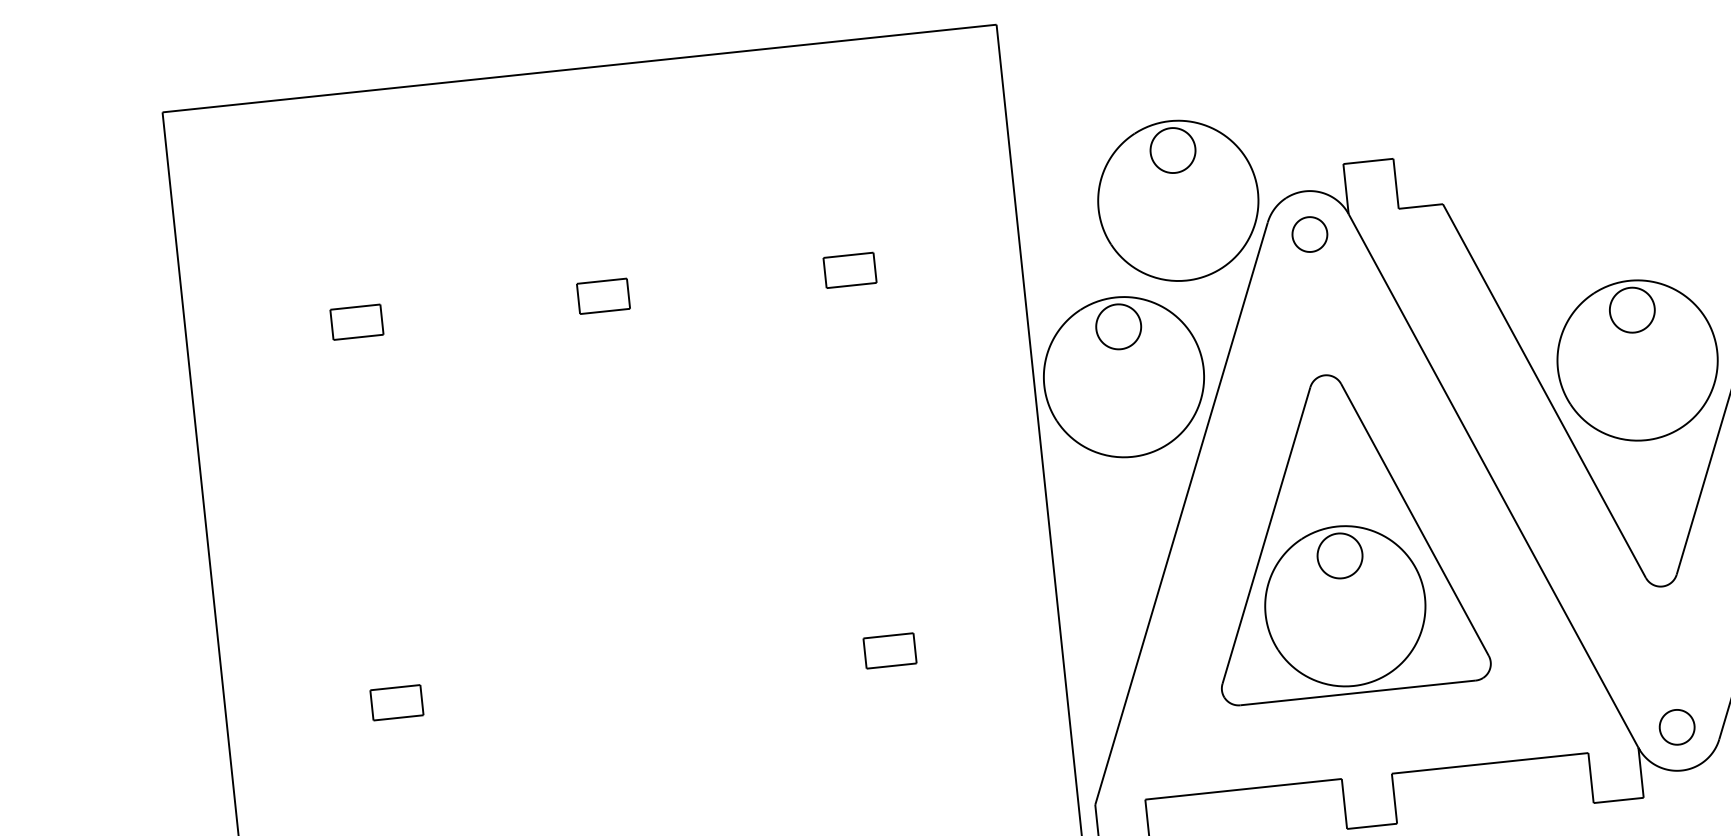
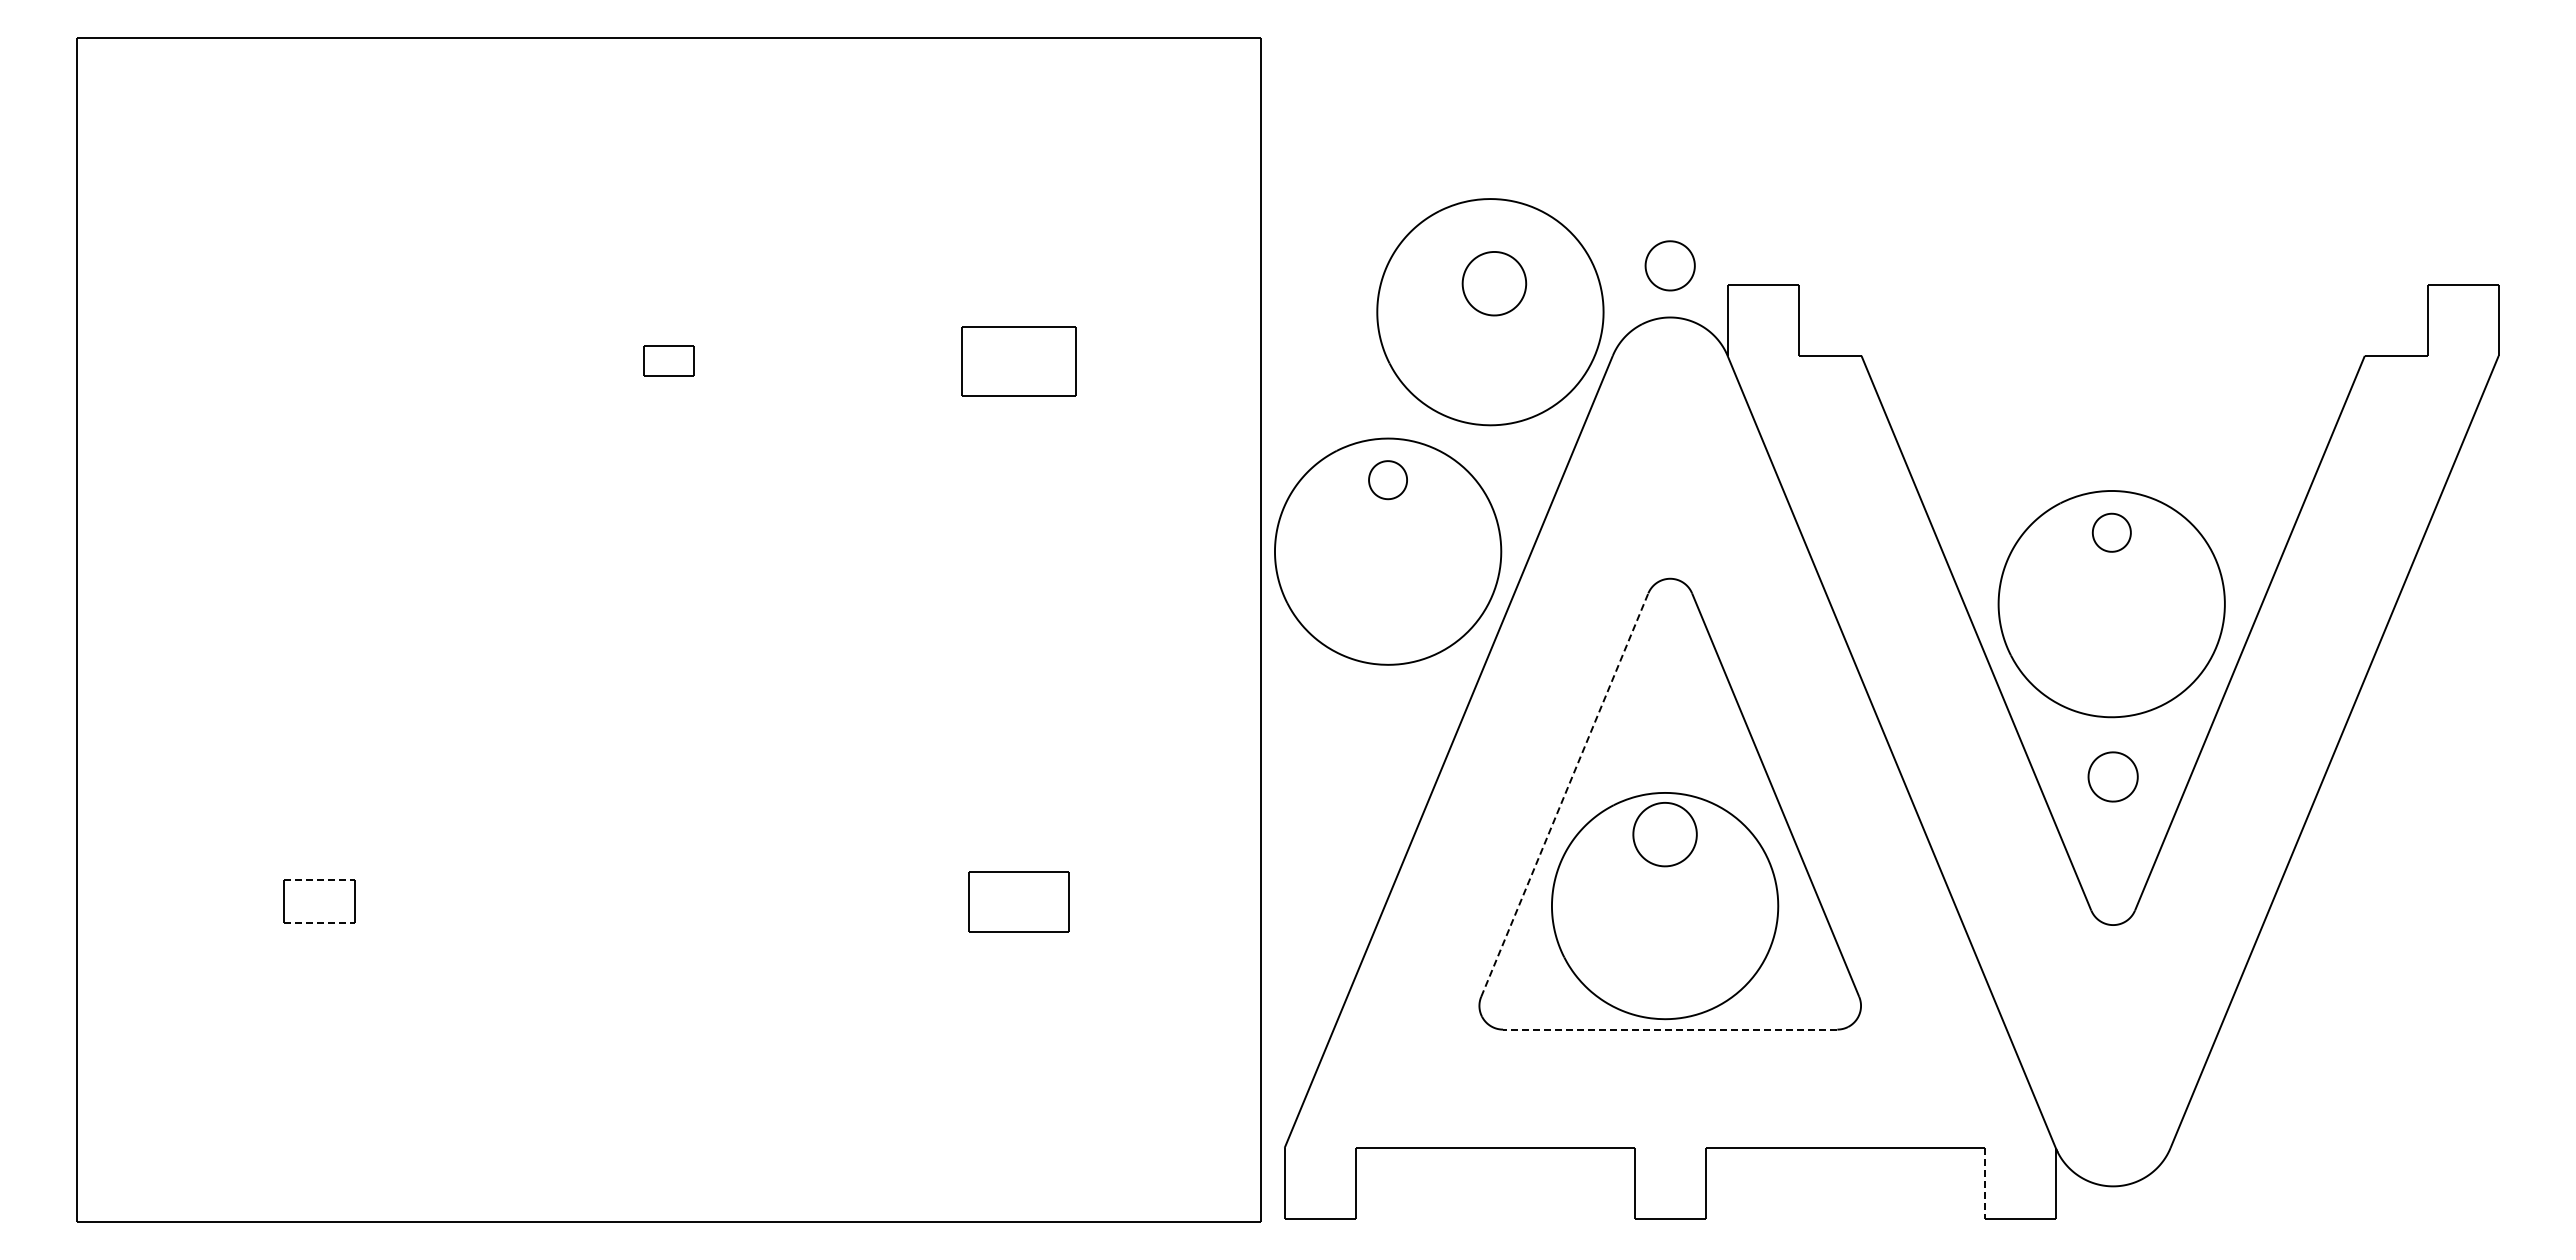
part: (1173, 150) -> (1494, 283), moved
part: (1309, 234) -> (1669, 265), moved
part: (850, 270) -> (1019, 361), size x1.6
part: (603, 296) -> (669, 361), size x0.7
part: (1632, 310) -> (2111, 532), size x0.6
part: (357, 322) -> (319, 361), removed
part: (1118, 326) -> (1387, 479), size x0.6
line: (1266, 535) -> (1564, 794), solid -> dashed
part: (890, 650) -> (1019, 901), size x1.4
line: (395, 687) -> (319, 880), solid -> dashed
line: (1357, 692) -> (1669, 1029), solid -> dashed
line: (398, 718) -> (319, 923), solid -> dashed
part: (1676, 727) -> (2112, 776), moved
line: (1590, 778) -> (1984, 1183), solid -> dashed

